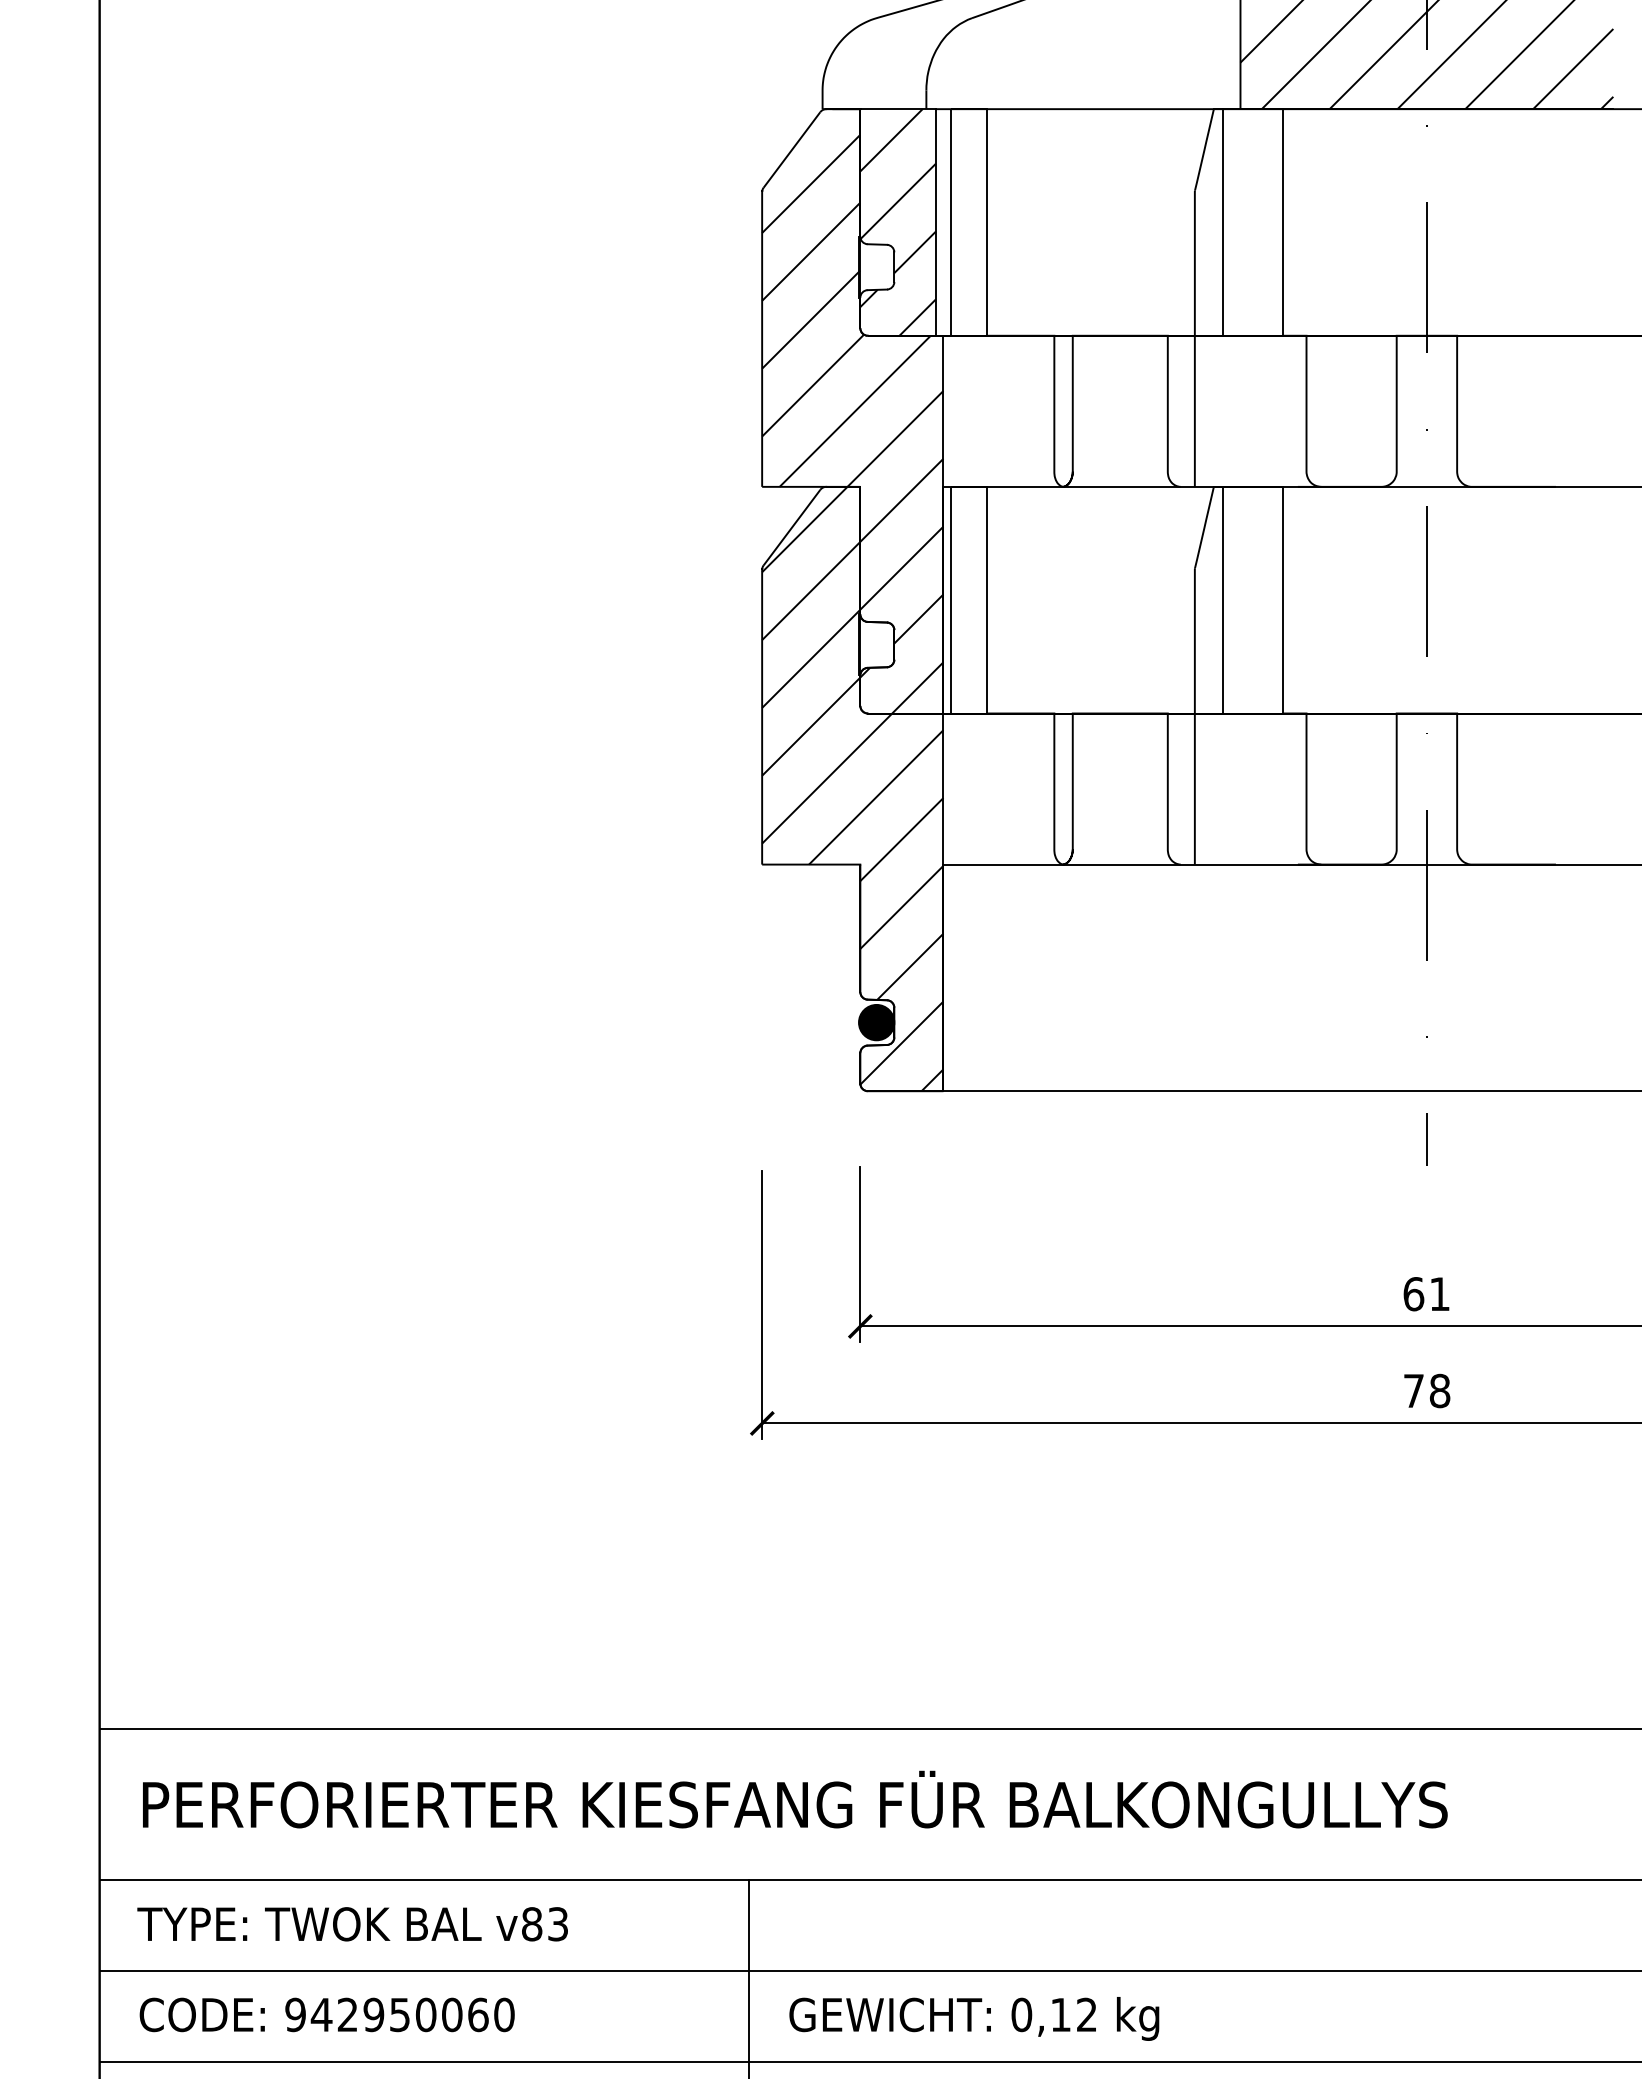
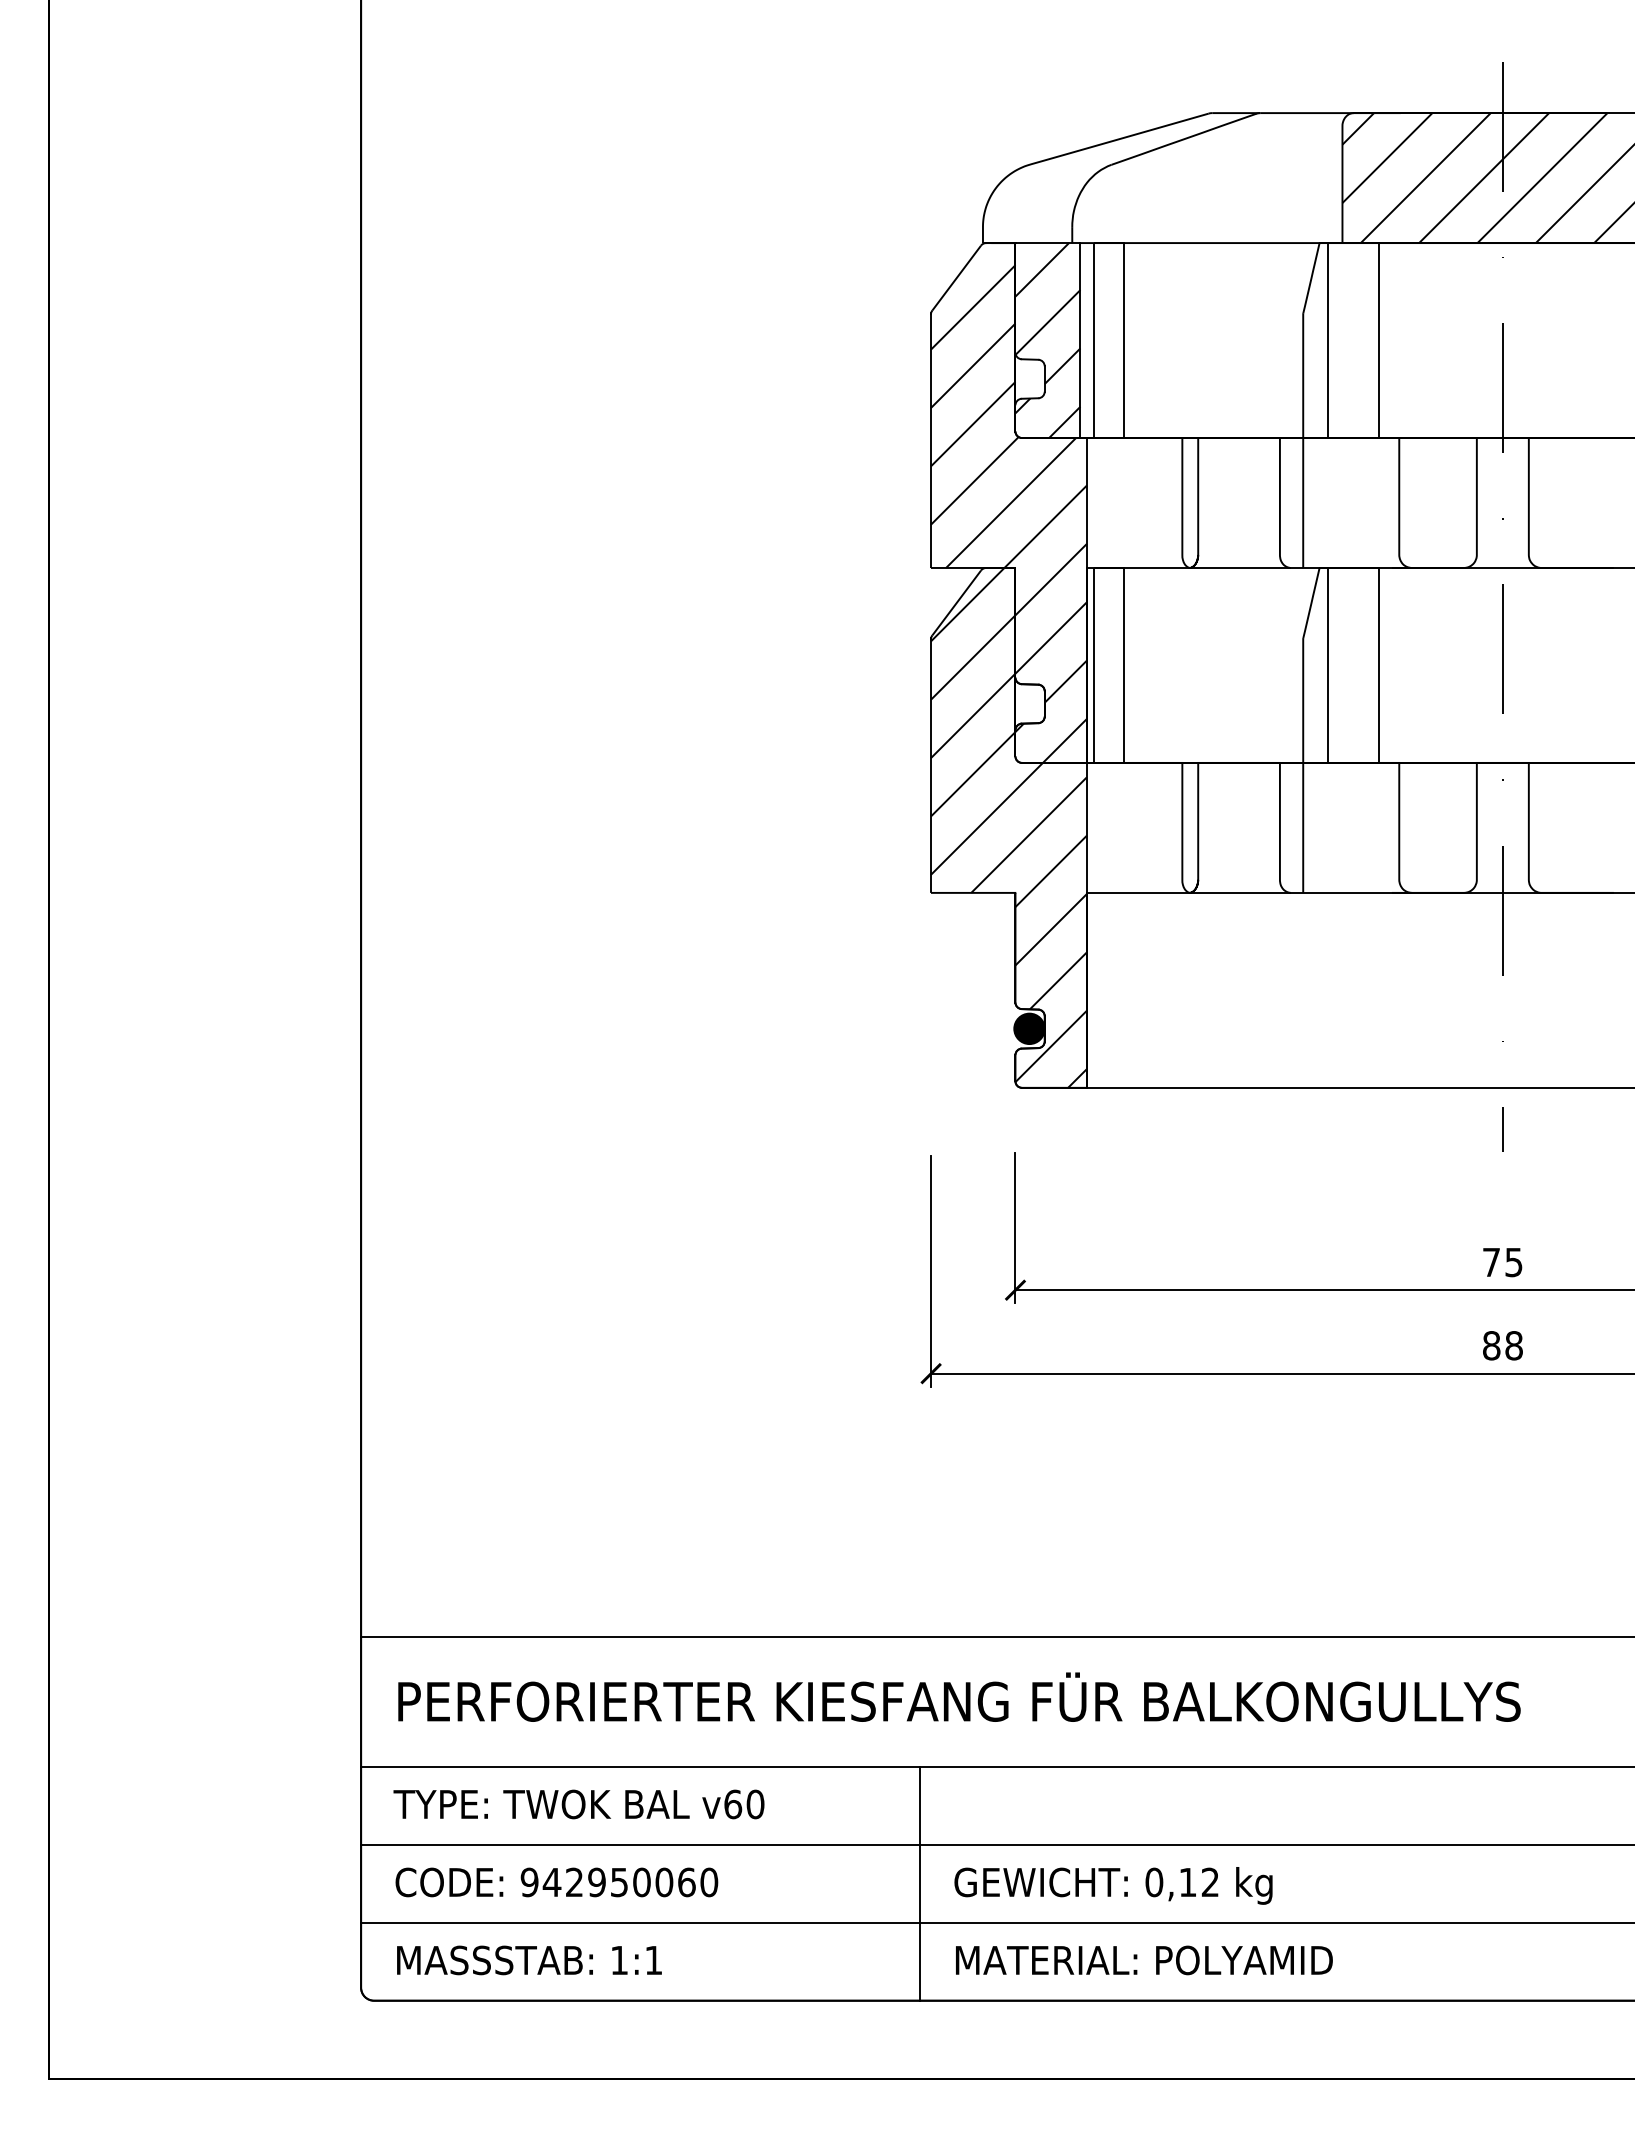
text: (1426, 1294) -> (1502, 1262), 61 -> 75
text: (1413, 1390) -> (1491, 1345), 78 -> 88
text: (545, 1924) -> (744, 1804), v83 -> v60

